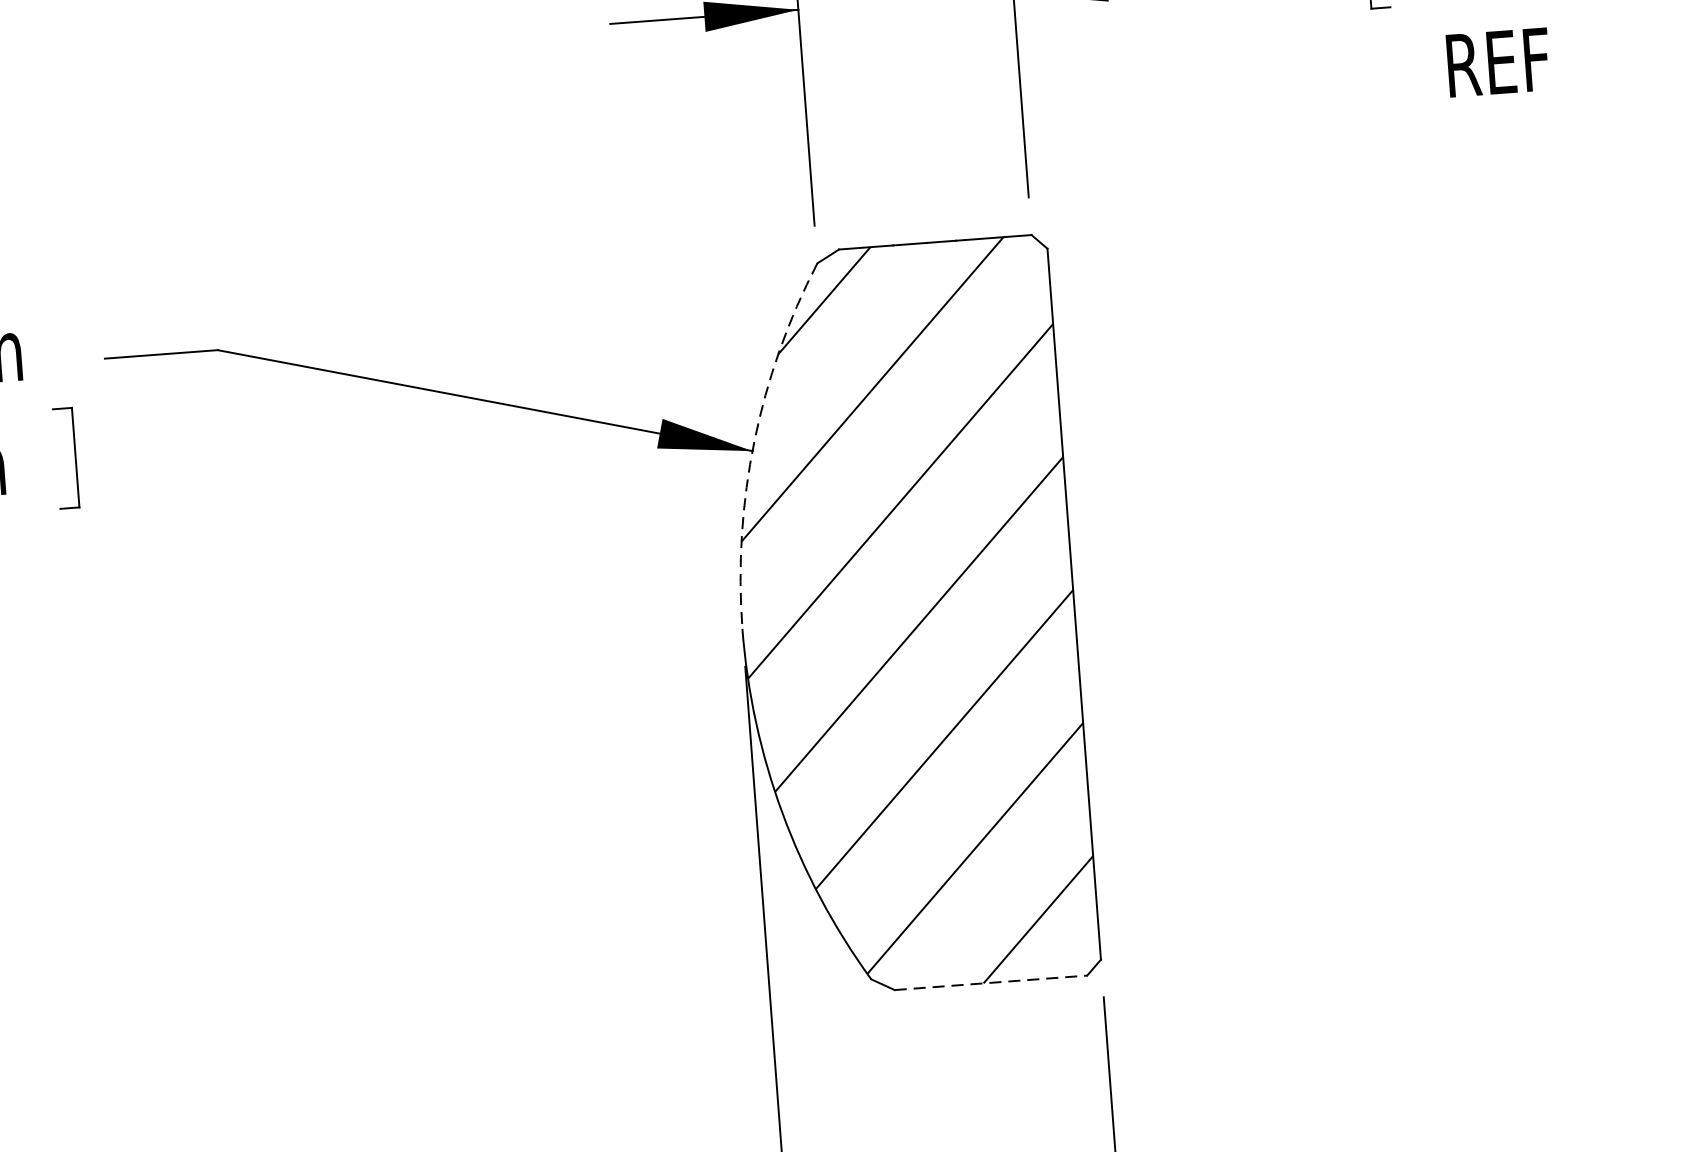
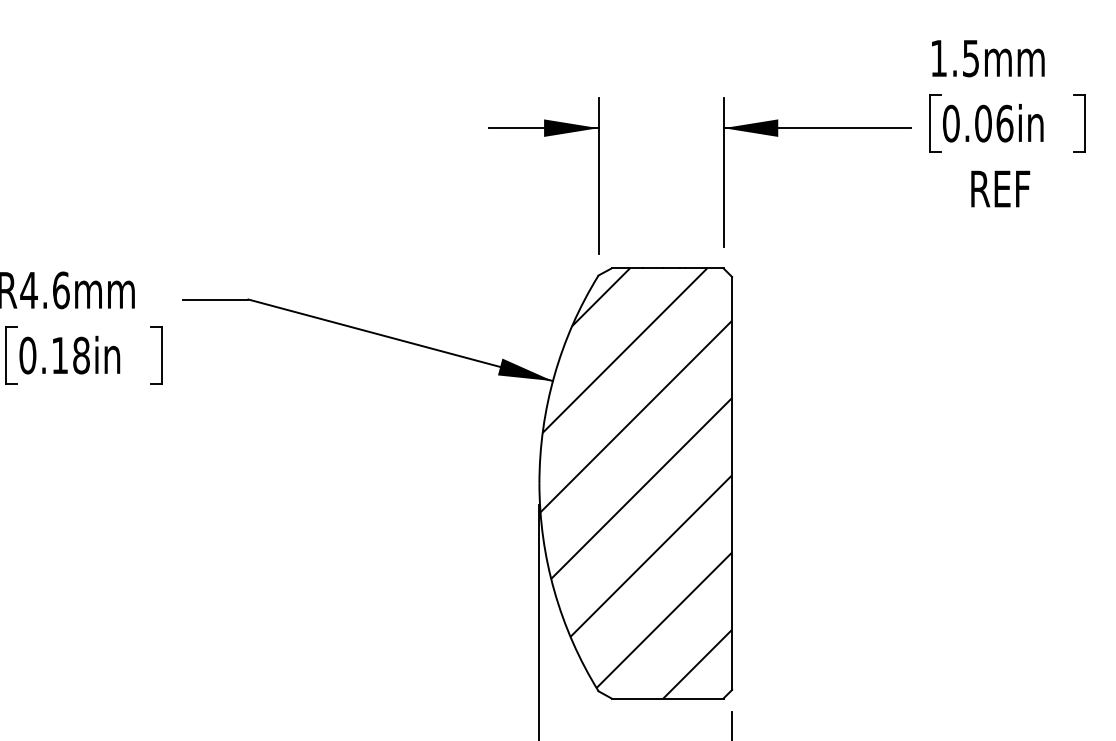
arc: (754, 441) -> (554, 375), dashed -> solid
line: (990, 982) -> (667, 698), dashed -> solid

